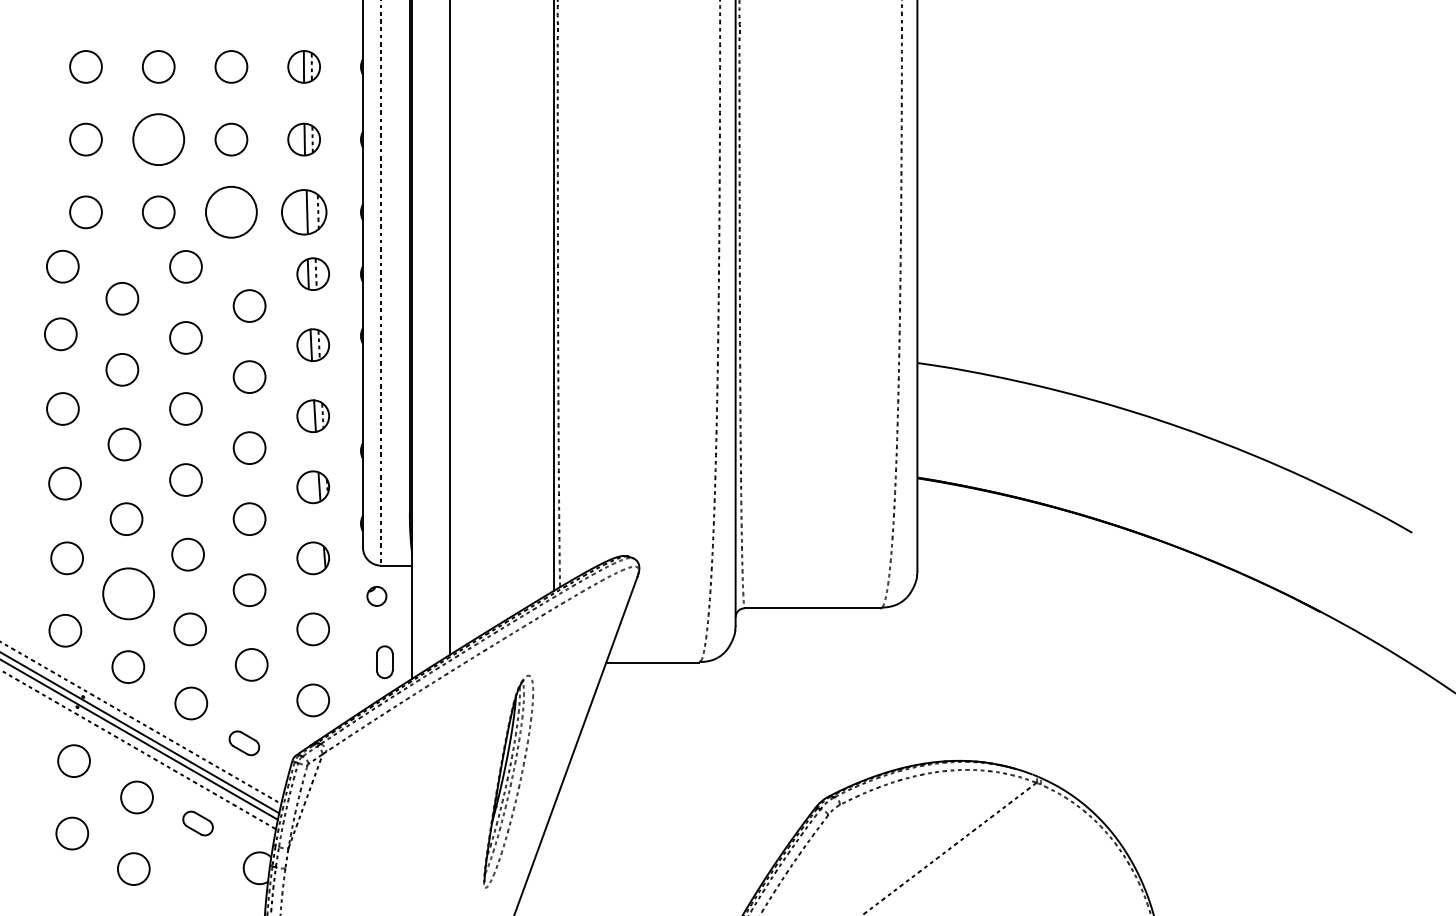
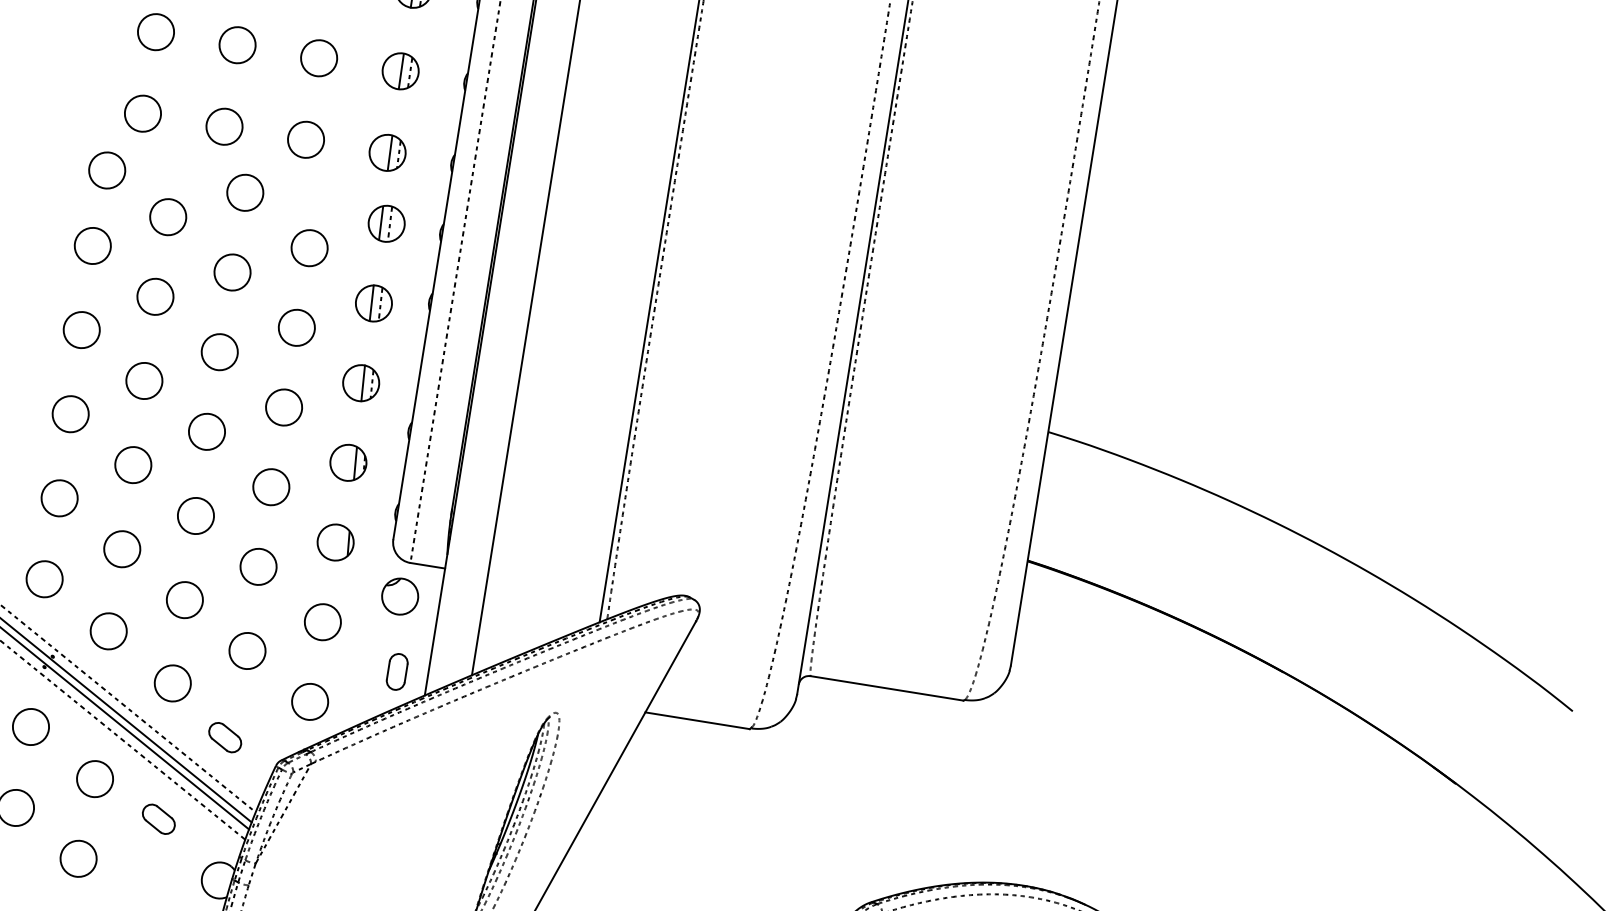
circle: (158, 139) -> (237, 45), size x0.62
circle: (231, 212) -> (306, 140), size x0.62
part: (303, 212) -> (386, 152), size x0.71
circle: (128, 593) -> (122, 548), size x0.62
part: (376, 596) -> (399, 596), size x1.67

